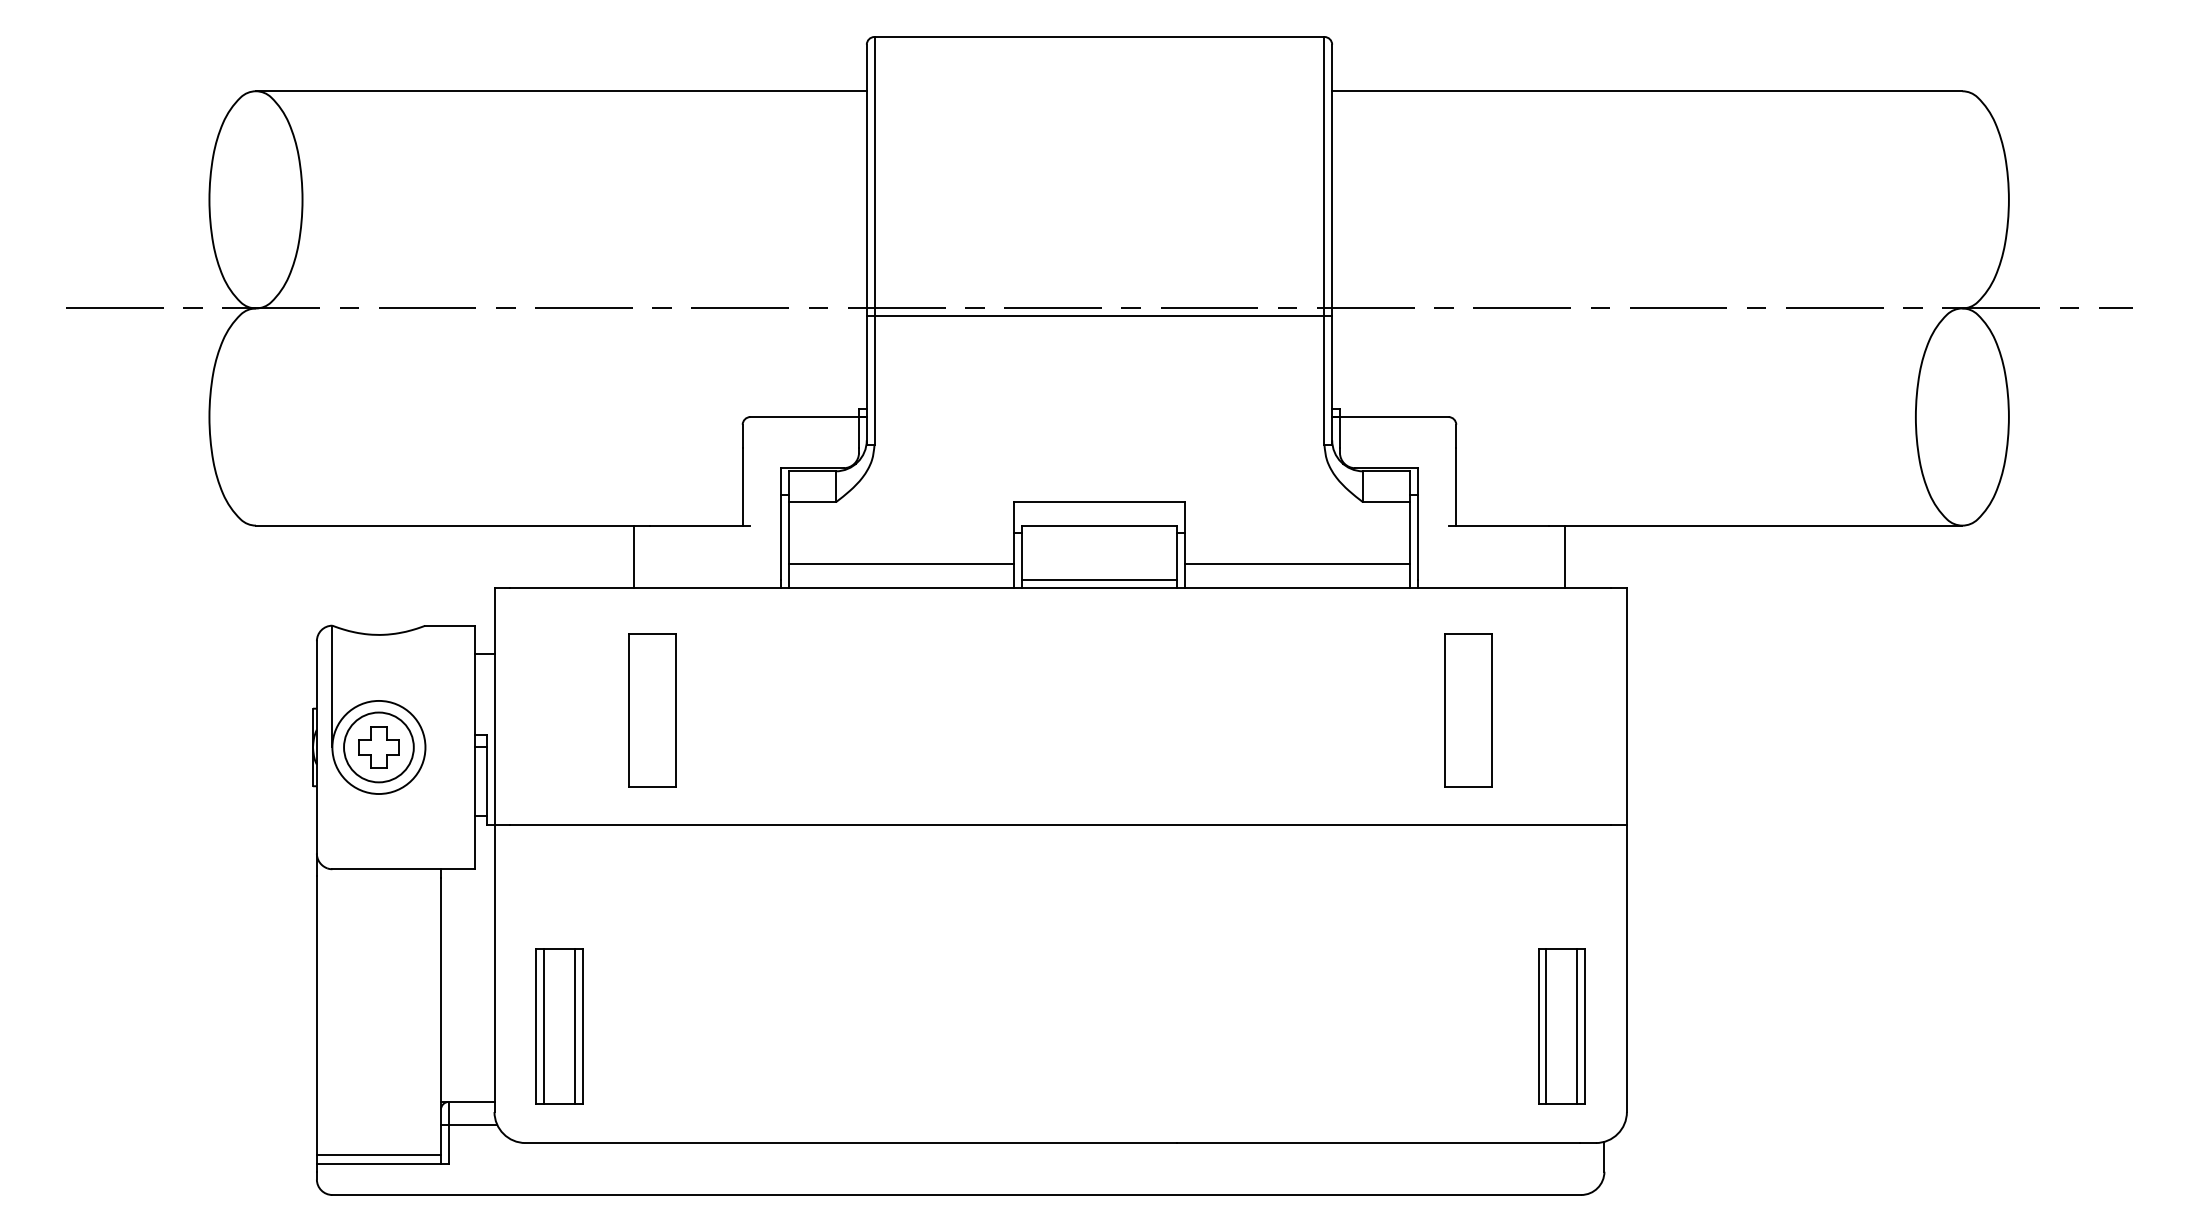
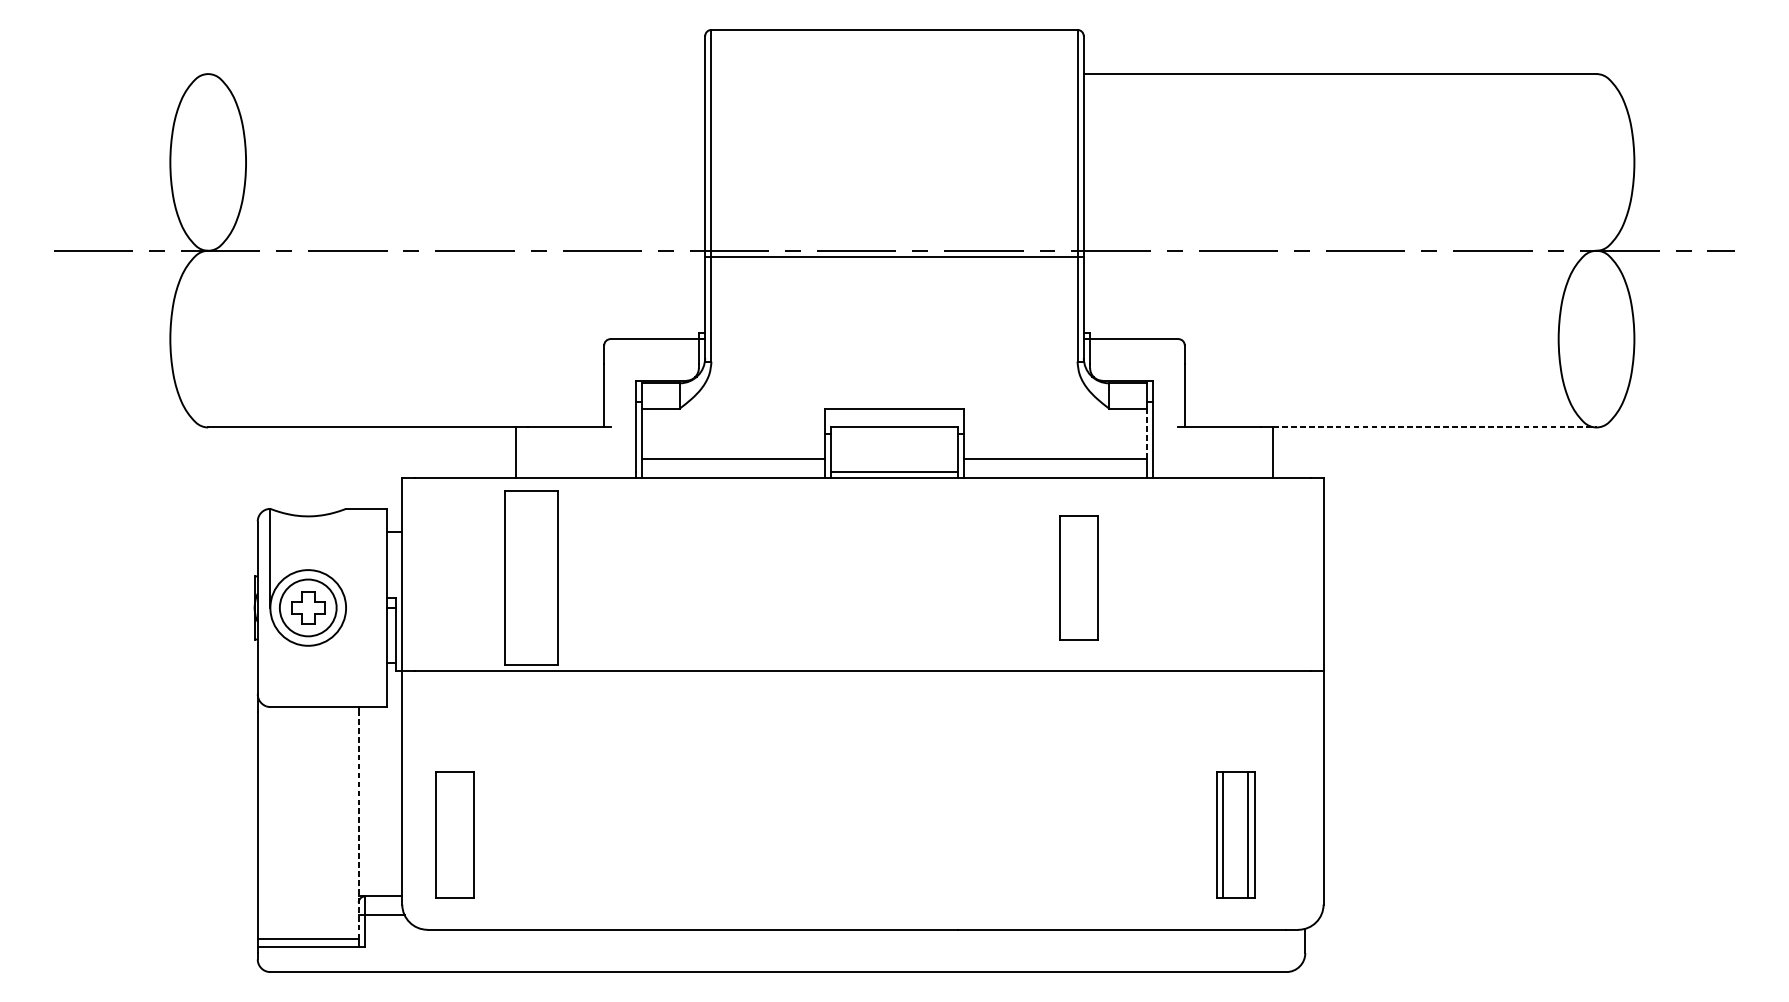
line: (560, 91) -> (455, 74), removed
line: (1763, 525) -> (1434, 427), solid -> dashed
line: (1409, 533) -> (1146, 433), solid -> dashed
part: (652, 710) -> (530, 577), size x1.4
part: (1468, 710) -> (1079, 577), moved
line: (440, 1016) -> (358, 826), solid -> dashed
line: (544, 1026) -> (442, 834), removed
line: (575, 1026) -> (468, 834), removed
part: (1561, 1026) -> (1235, 834), moved

